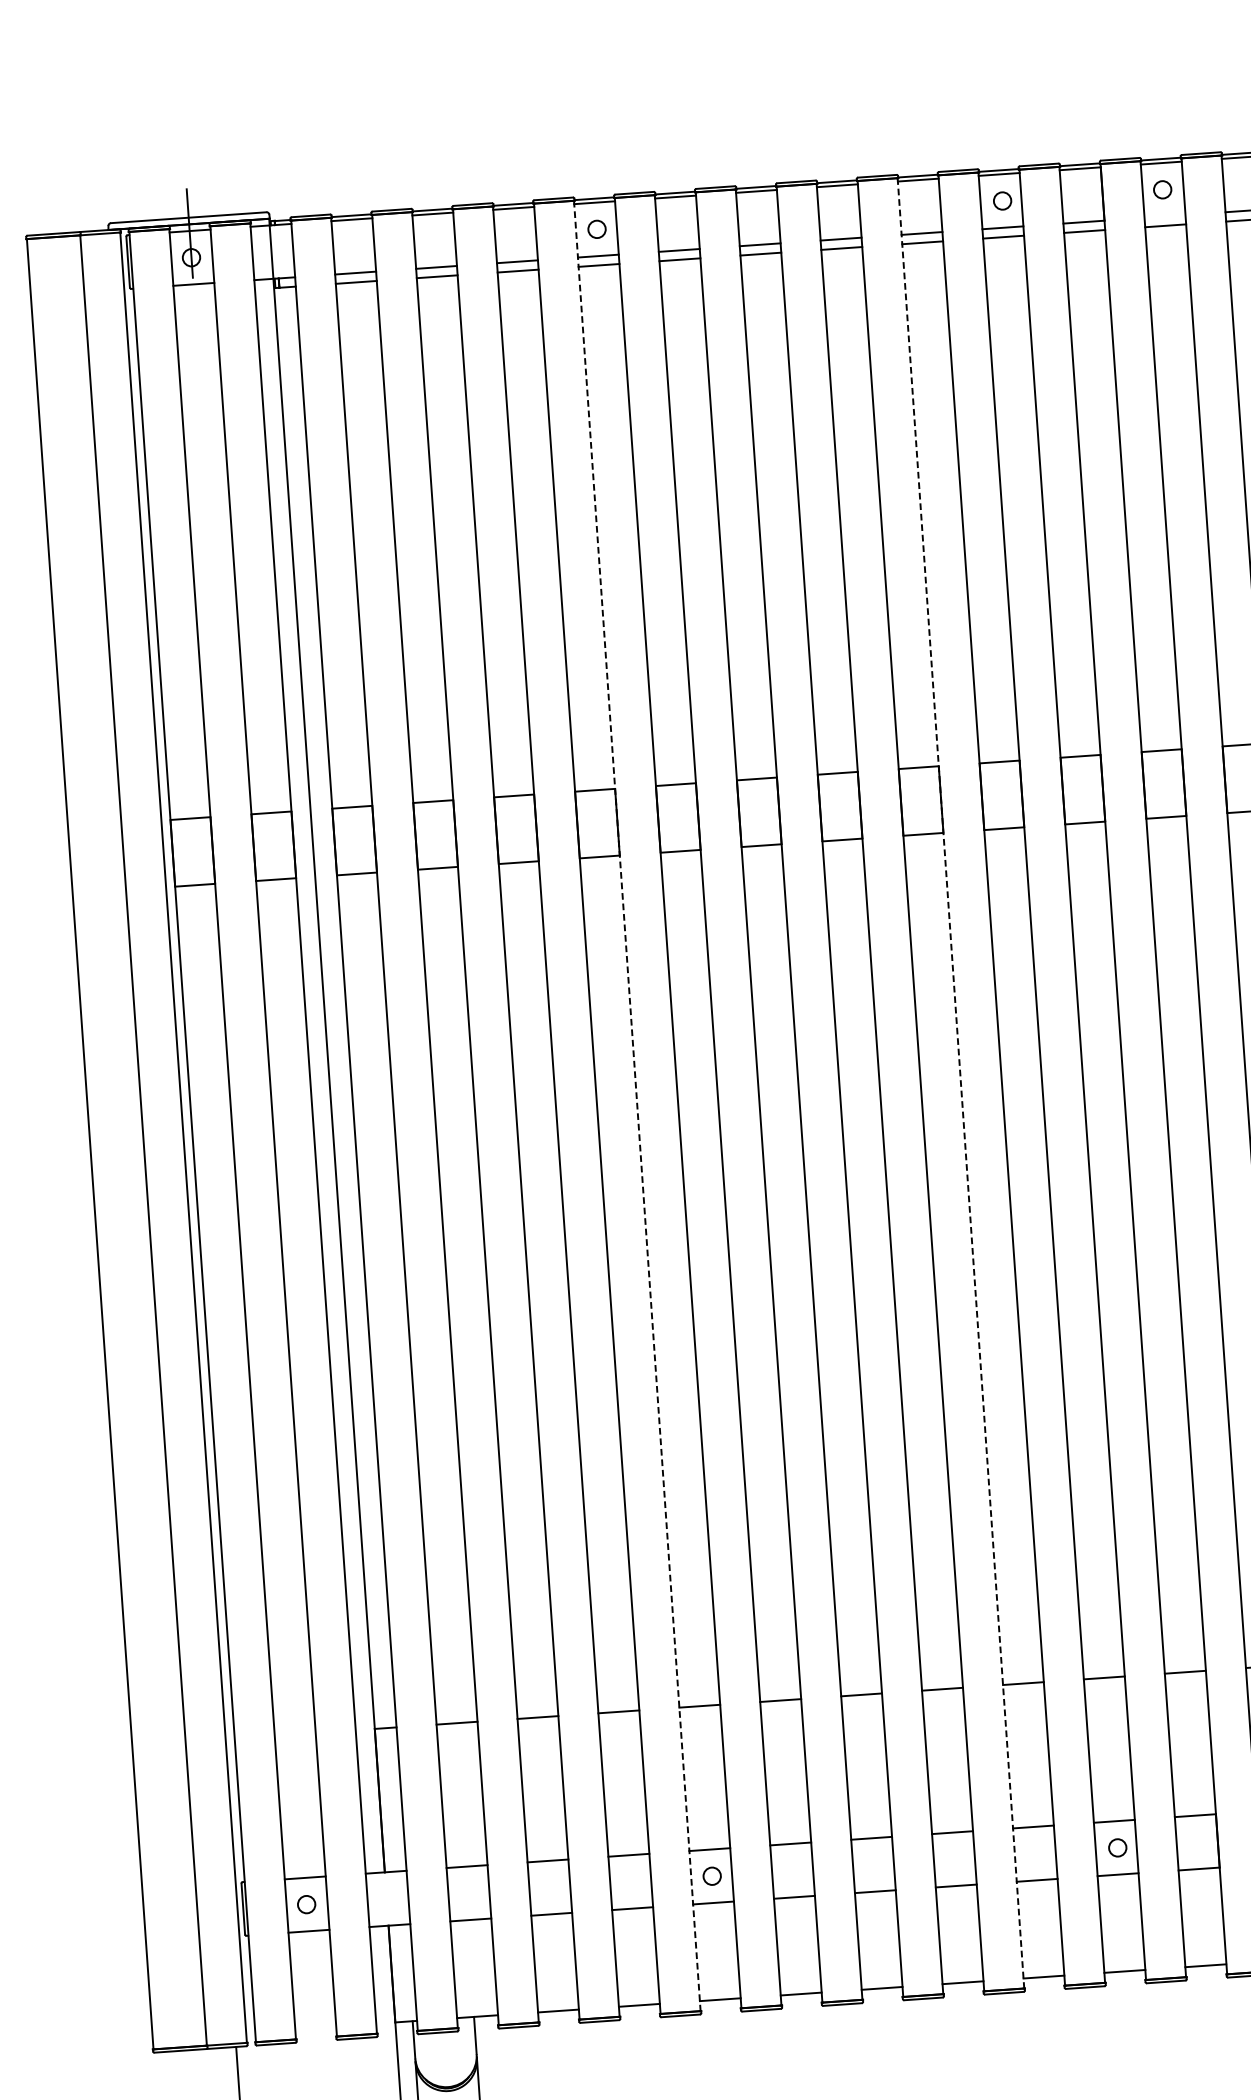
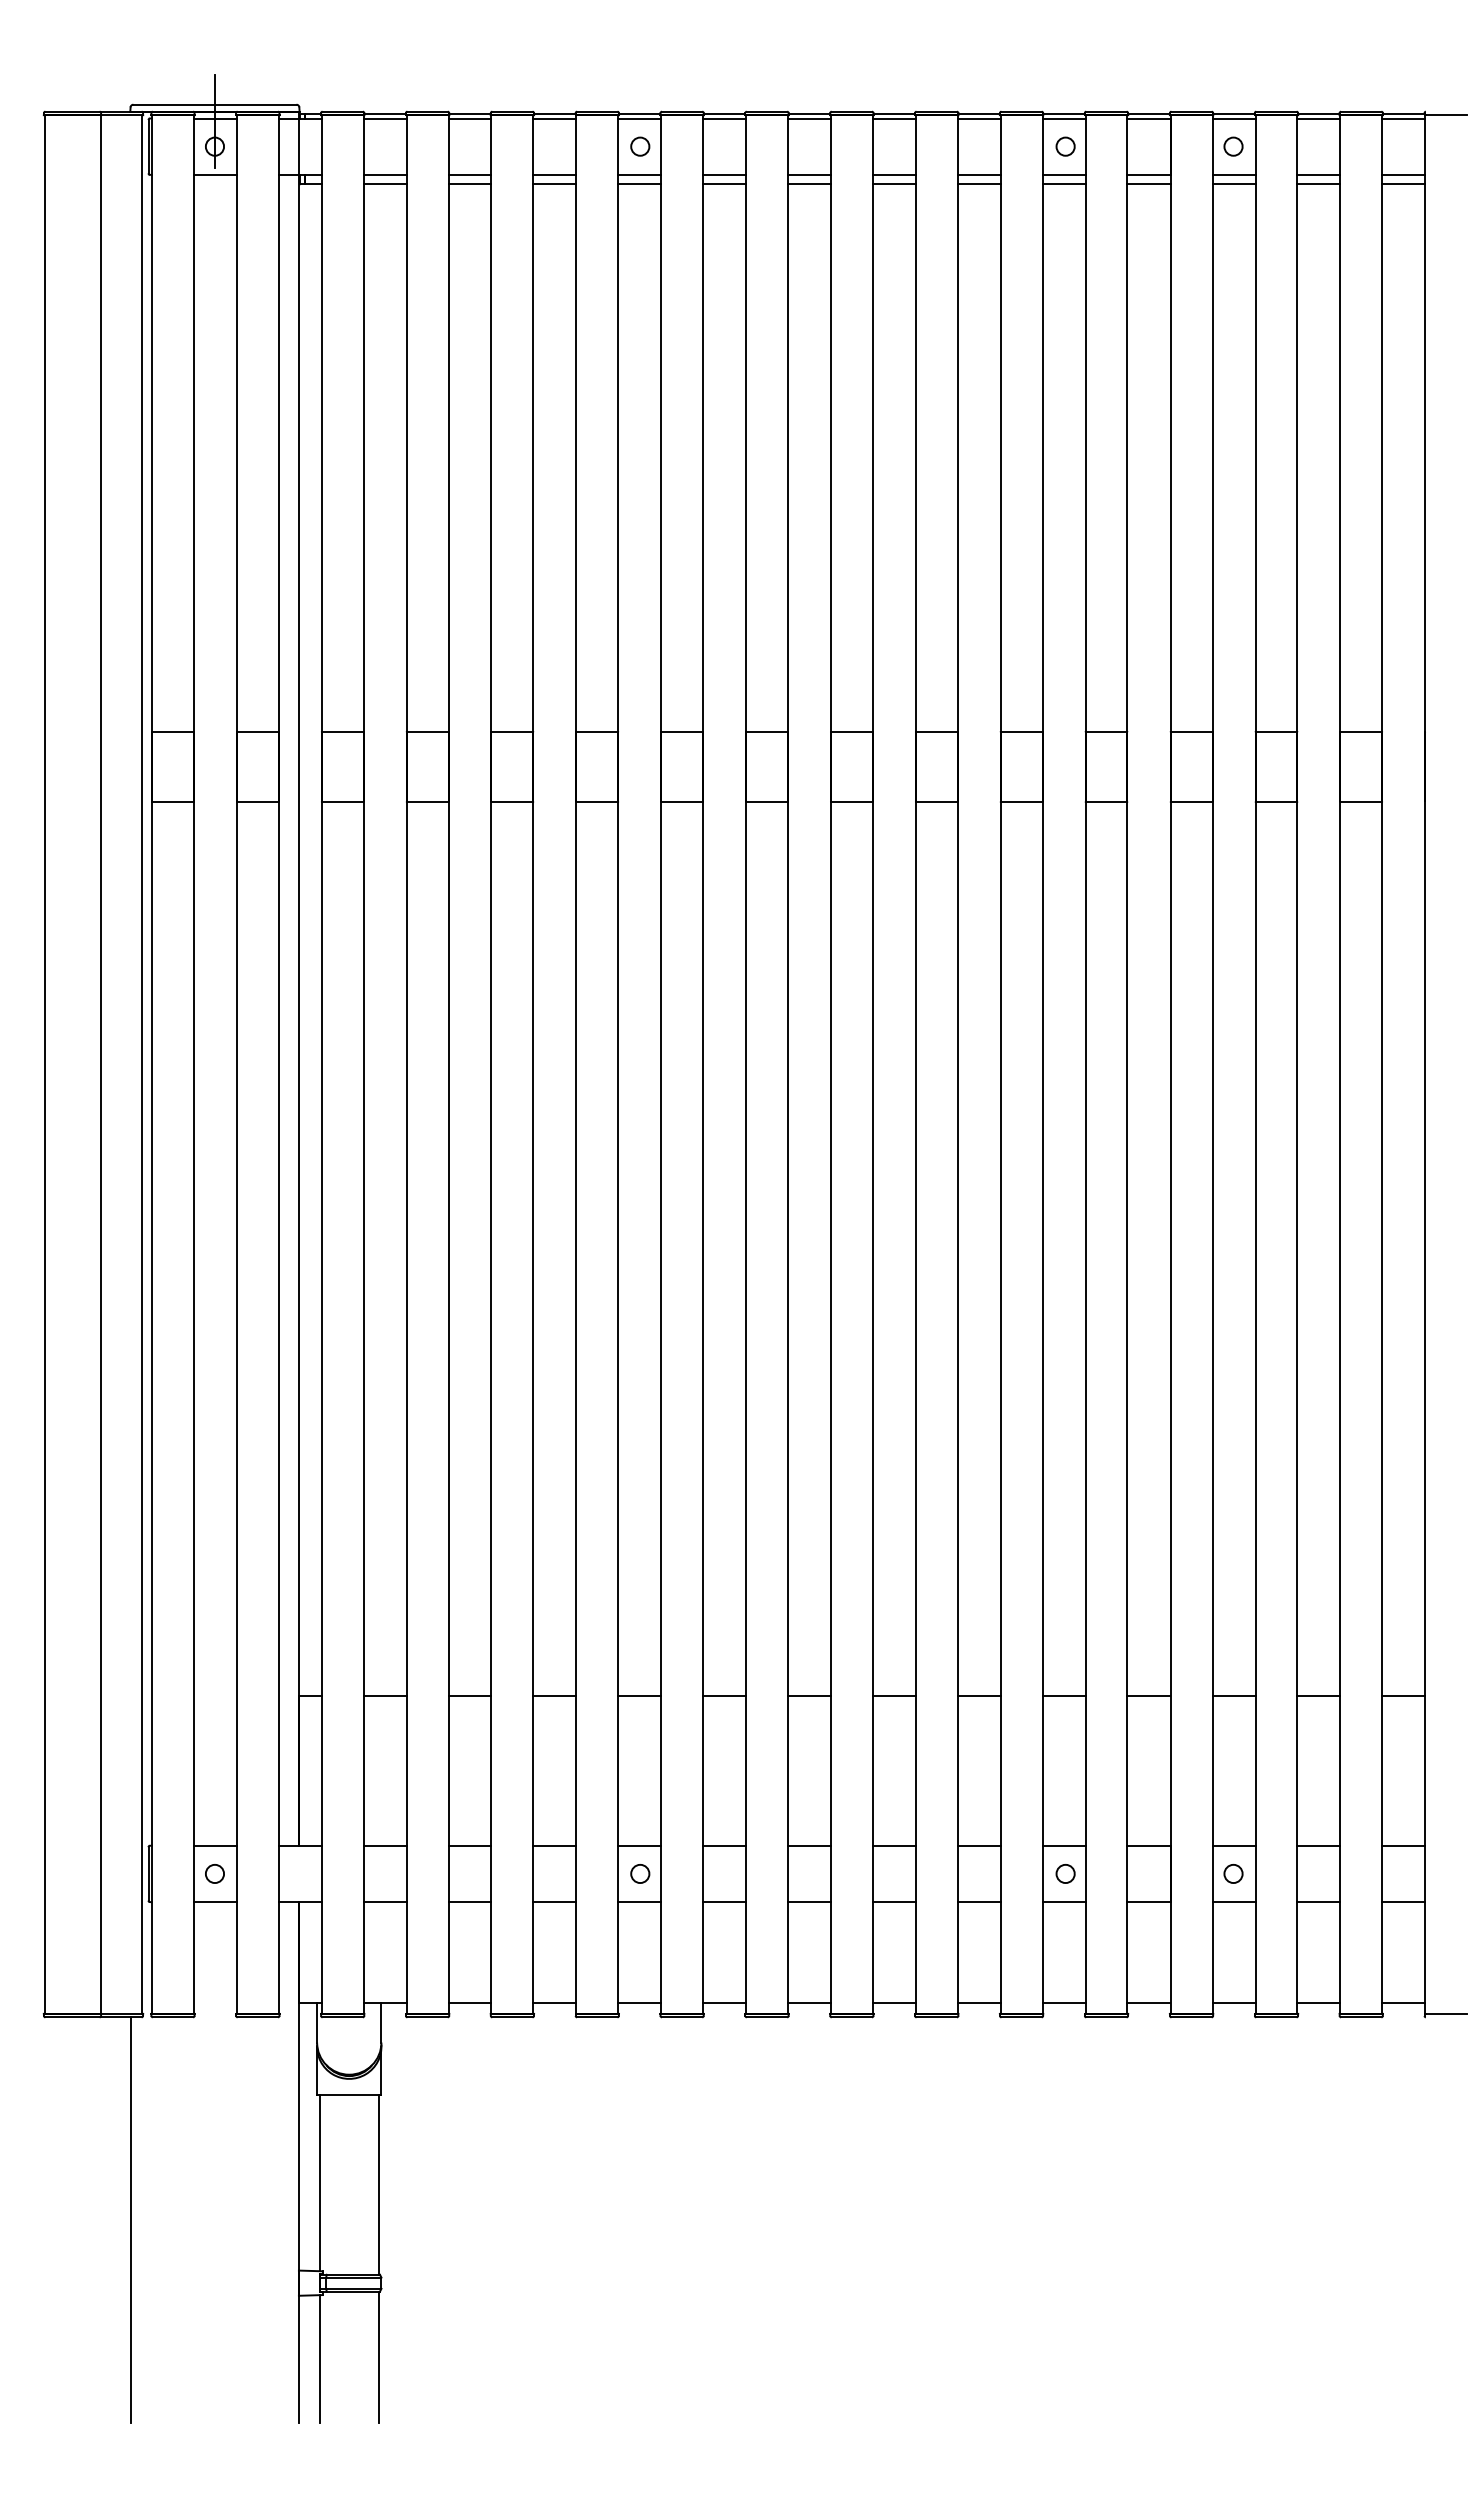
line: (1164, 216) -> (1233, 174), added
line: (960, 1084) -> (957, 1065), dashed -> solid
line: (637, 1106) -> (618, 1065), dashed -> solid

